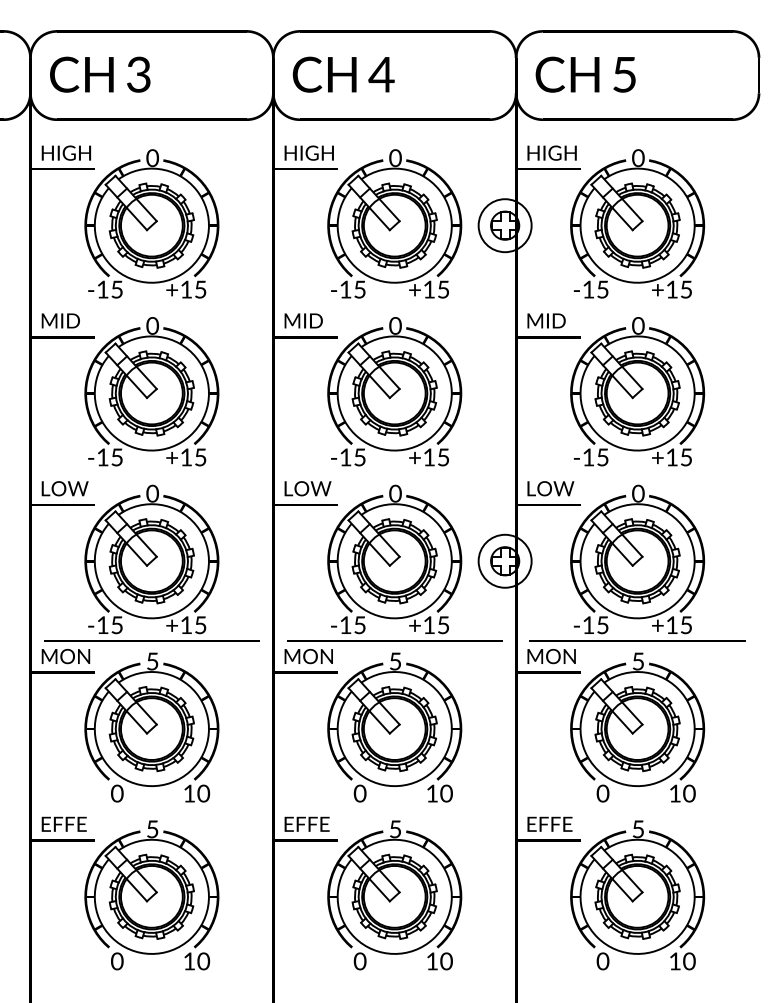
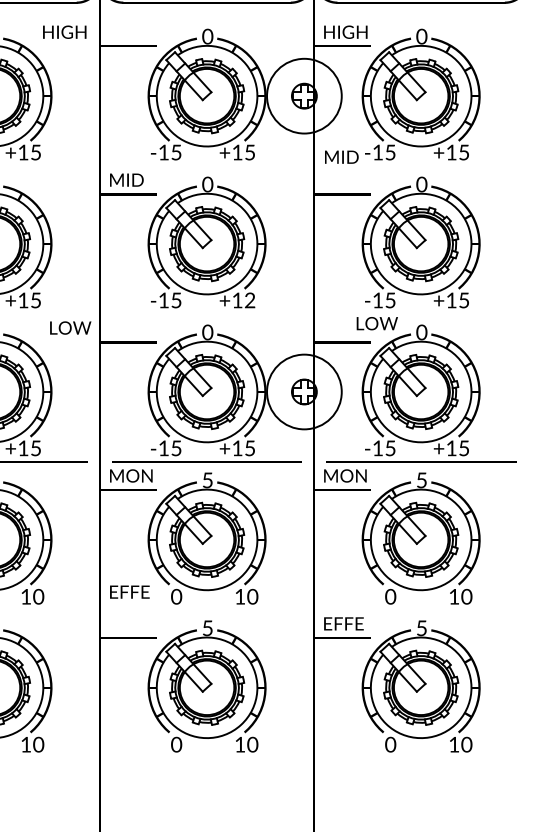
text: (308, 152) -> (64, 31), moved
circle: (504, 225) -> (303, 96), size x1.6
text: (546, 320) -> (341, 156), moved
text: (443, 457) -> (250, 300), +15 -> +12
text: (307, 488) -> (70, 327), moved
text: (550, 488) -> (377, 323), moved
circle: (504, 560) -> (303, 391), size x1.6
text: (306, 823) -> (129, 591), moved

